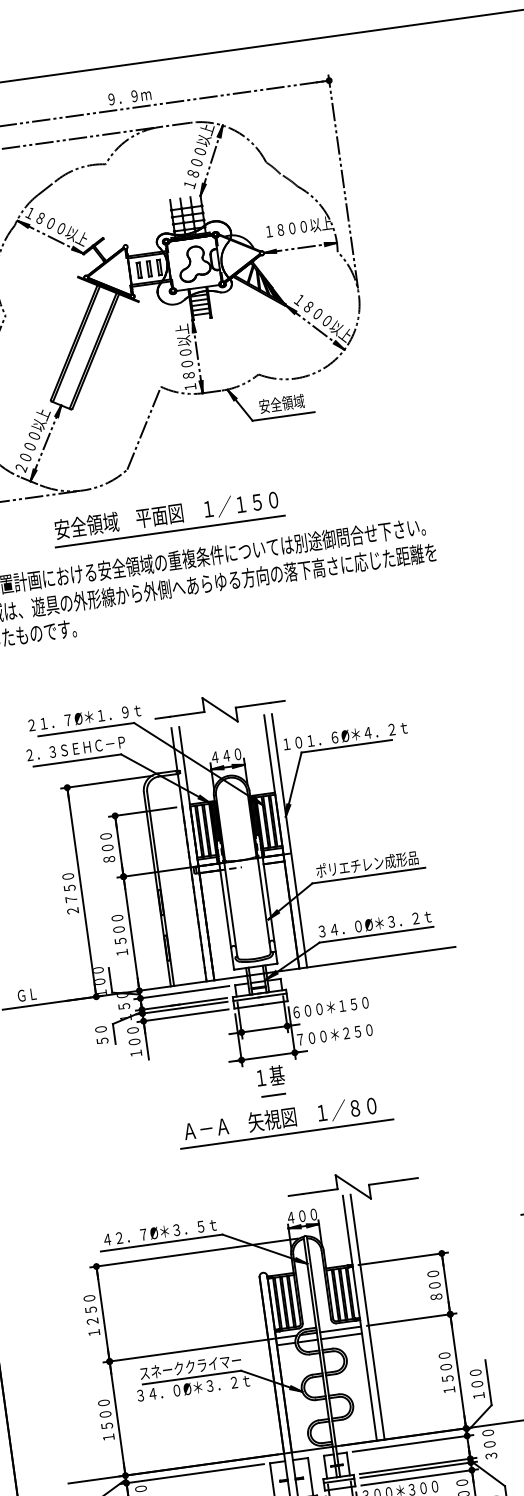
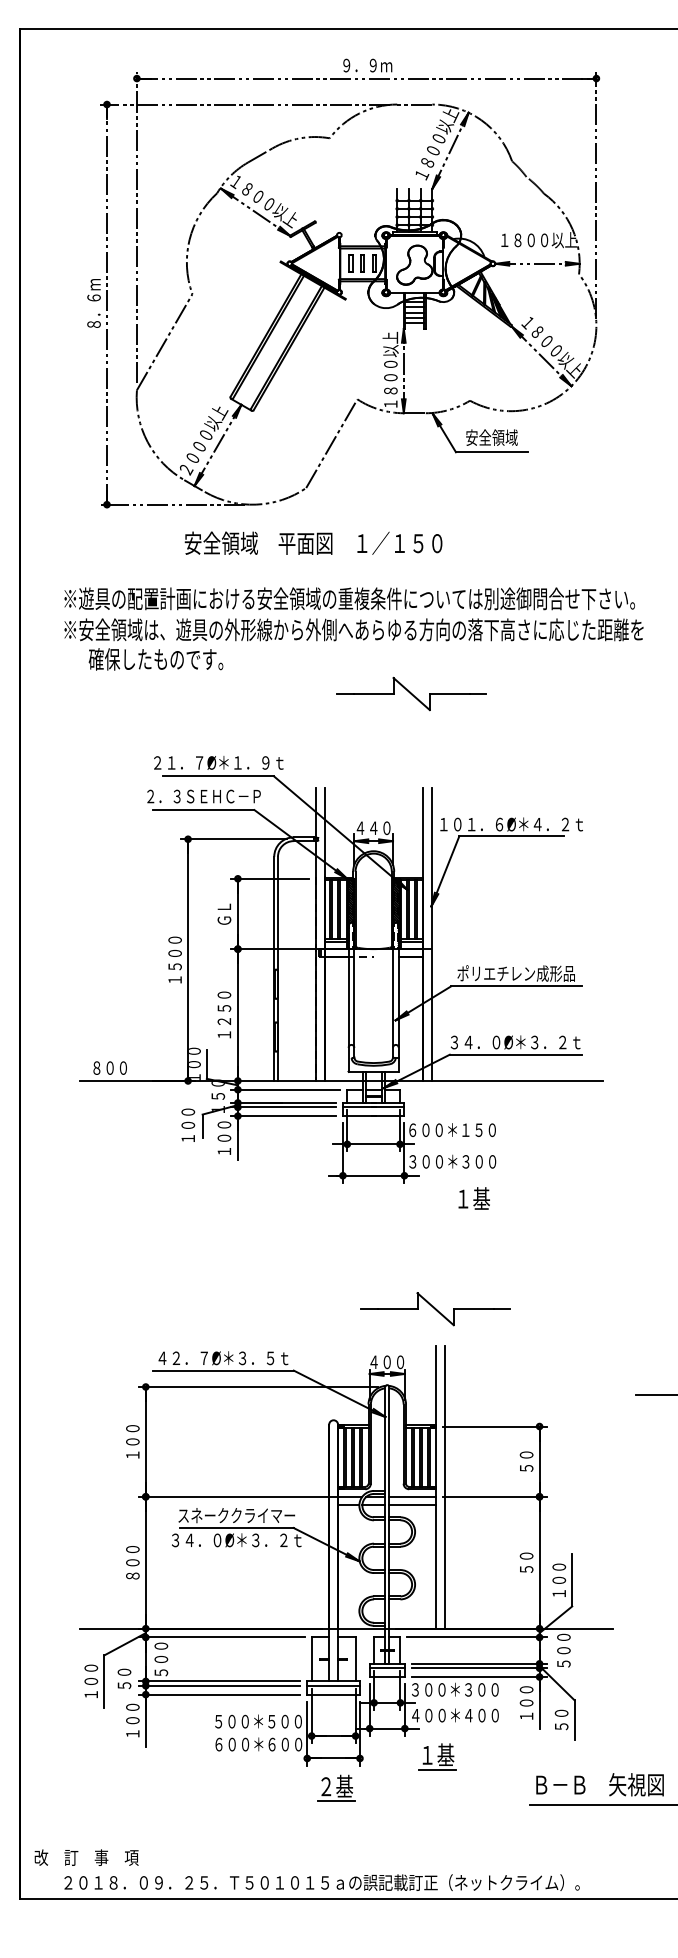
text: (166, 514) -> (313, 542), moved
line: (169, 531) -> (344, 564), removed
part: (219, 709) -> (411, 693), moved
text: (107, 847) -> (224, 913), ８００ -> ＧＬ
text: (70, 899) -> (174, 966), ２７５０ -> １５００
text: (119, 934) -> (224, 1014), １５００ -> １２５０
text: (26, 994) -> (109, 1067), ＧＬ -> ８００
text: (101, 1034) -> (188, 1124), ５０ -> １００
text: (328, 1035) -> (445, 1161), ７００＊２５０ -> ３００＊３００
text: (269, 1076) -> (473, 1198), moved
line: (273, 1095) -> (373, 1220), removed
part: (284, 1120) -> (382, 1251), removed
part: (353, 1187) -> (435, 1309), moved
text: (434, 1285) -> (526, 1461), ８００ -> ５０
text: (91, 1315) -> (132, 1441), １２５０ -> １００
text: (446, 1372) -> (526, 1562), １５００ -> ５０
text: (106, 1419) -> (132, 1562), １５００ -> ８００
text: (490, 1455) -> (563, 1663), ３００ -> ５００

